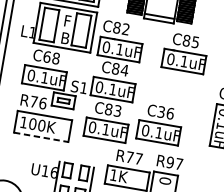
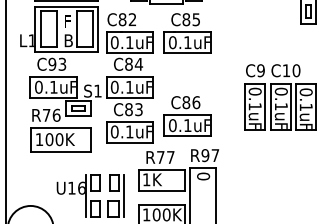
part: (185, 53) -> (187, 33), moved
text: (51, 57) -> (57, 63), C68 -> C93
text: (161, 112) -> (186, 102), C36 -> C86
line: (41, 137) -> (61, 152), dashed -> solid

